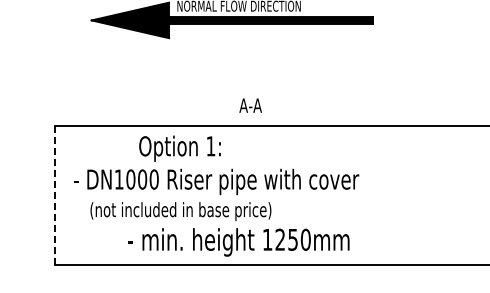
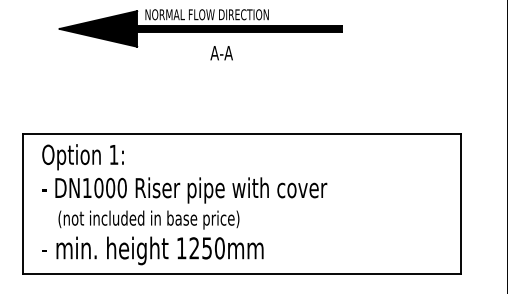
text: (250, 105) -> (221, 53), moved
text: (179, 148) -> (82, 157), moved
line: (55, 194) -> (23, 203), dashed -> solid
text: (238, 241) -> (152, 250), moved

